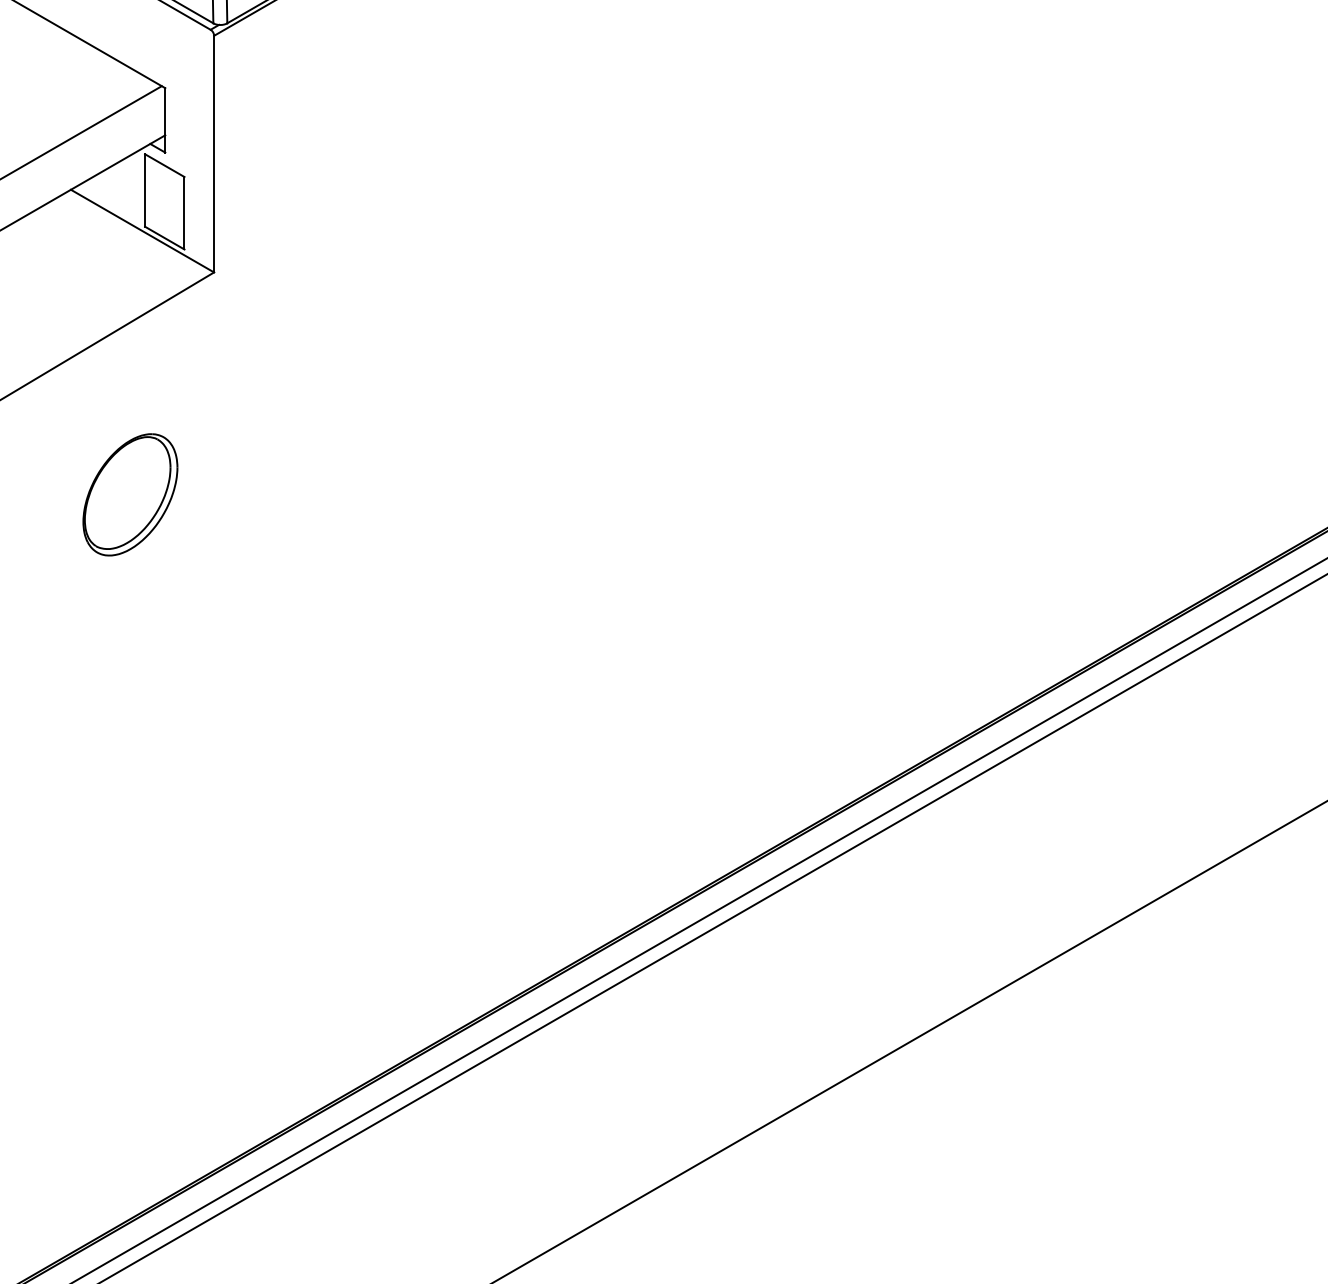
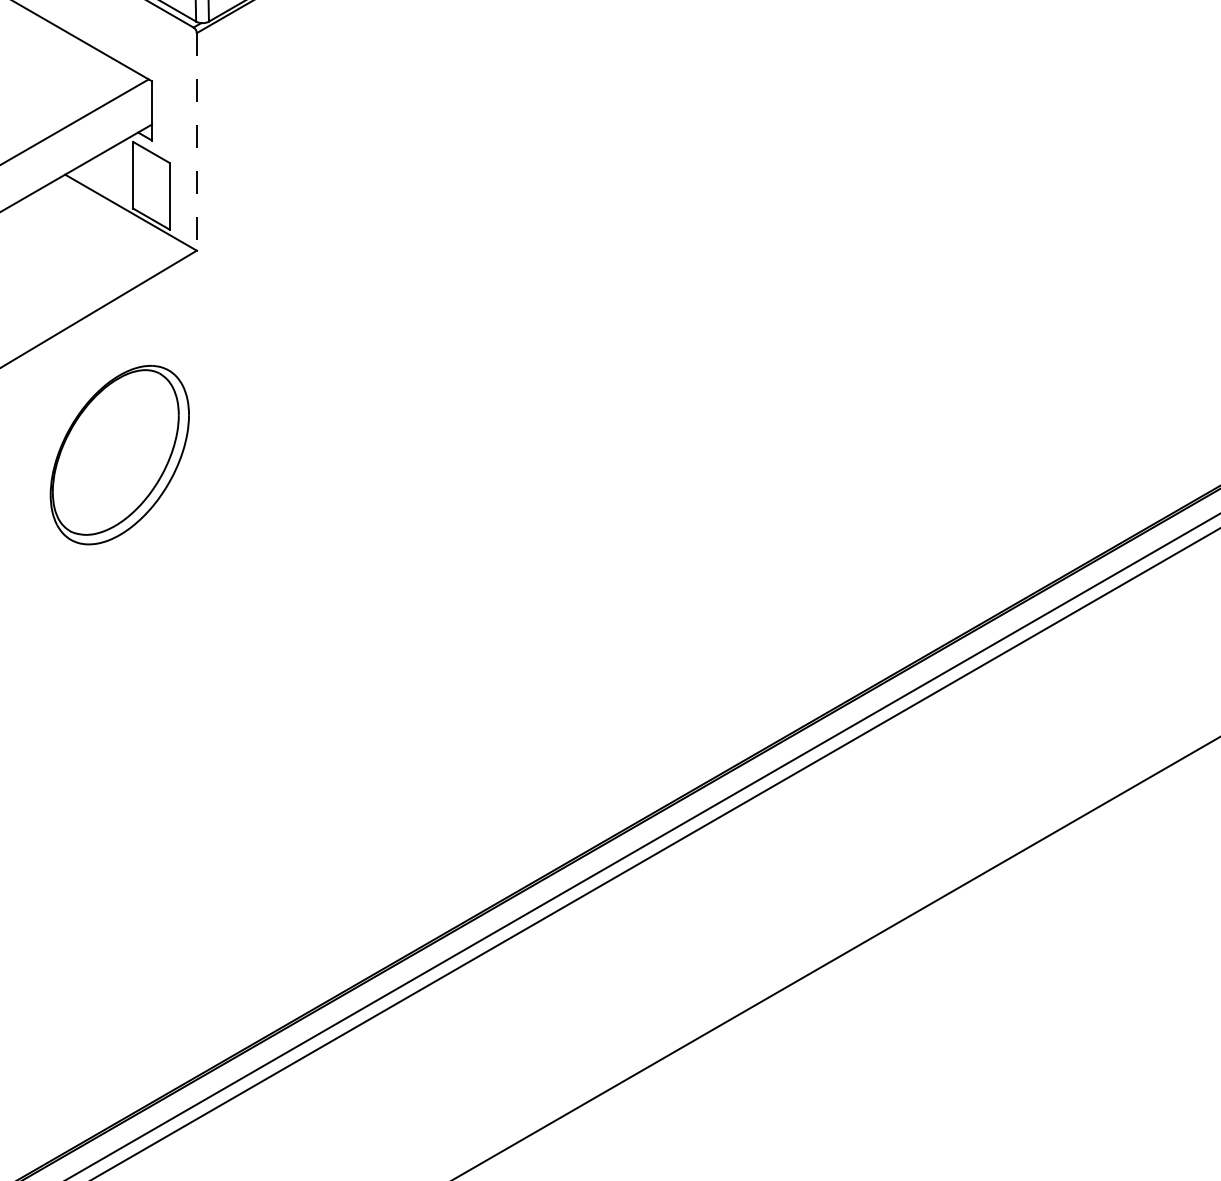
line: (214, 154) -> (197, 142), solid -> dashed
part: (130, 494) -> (119, 454), size x1.6

